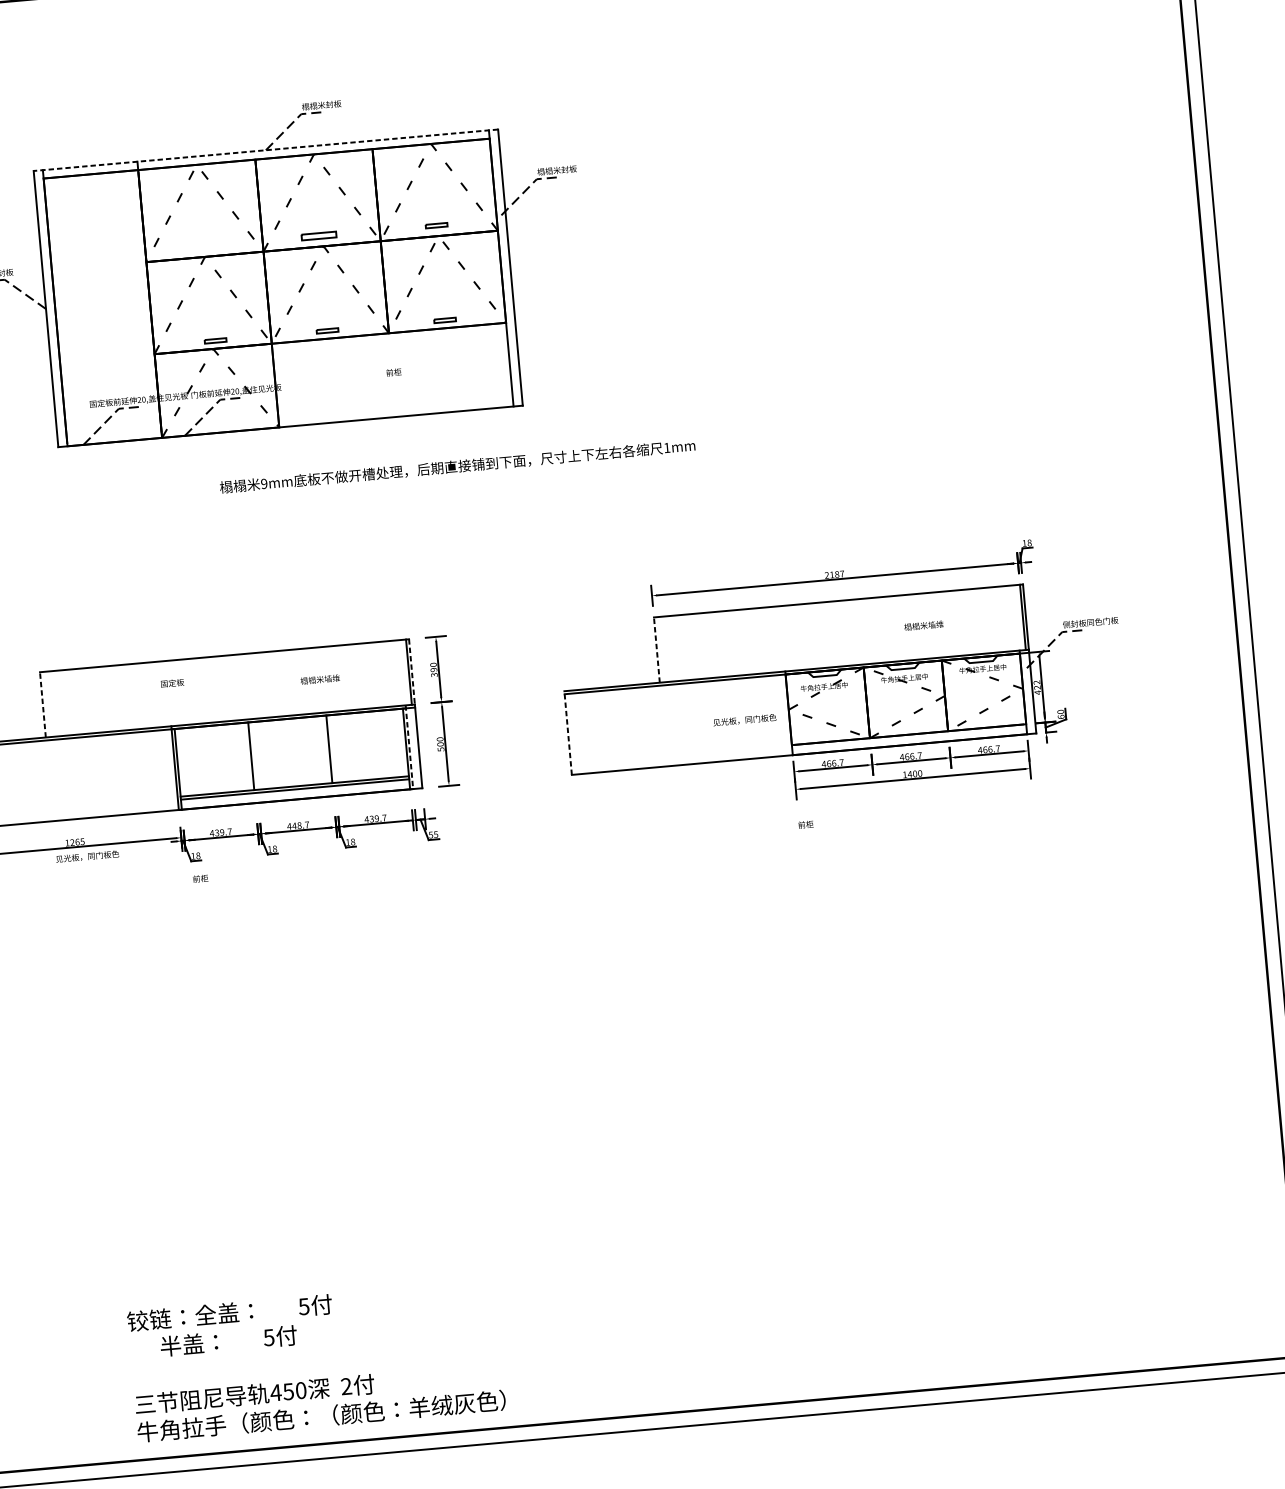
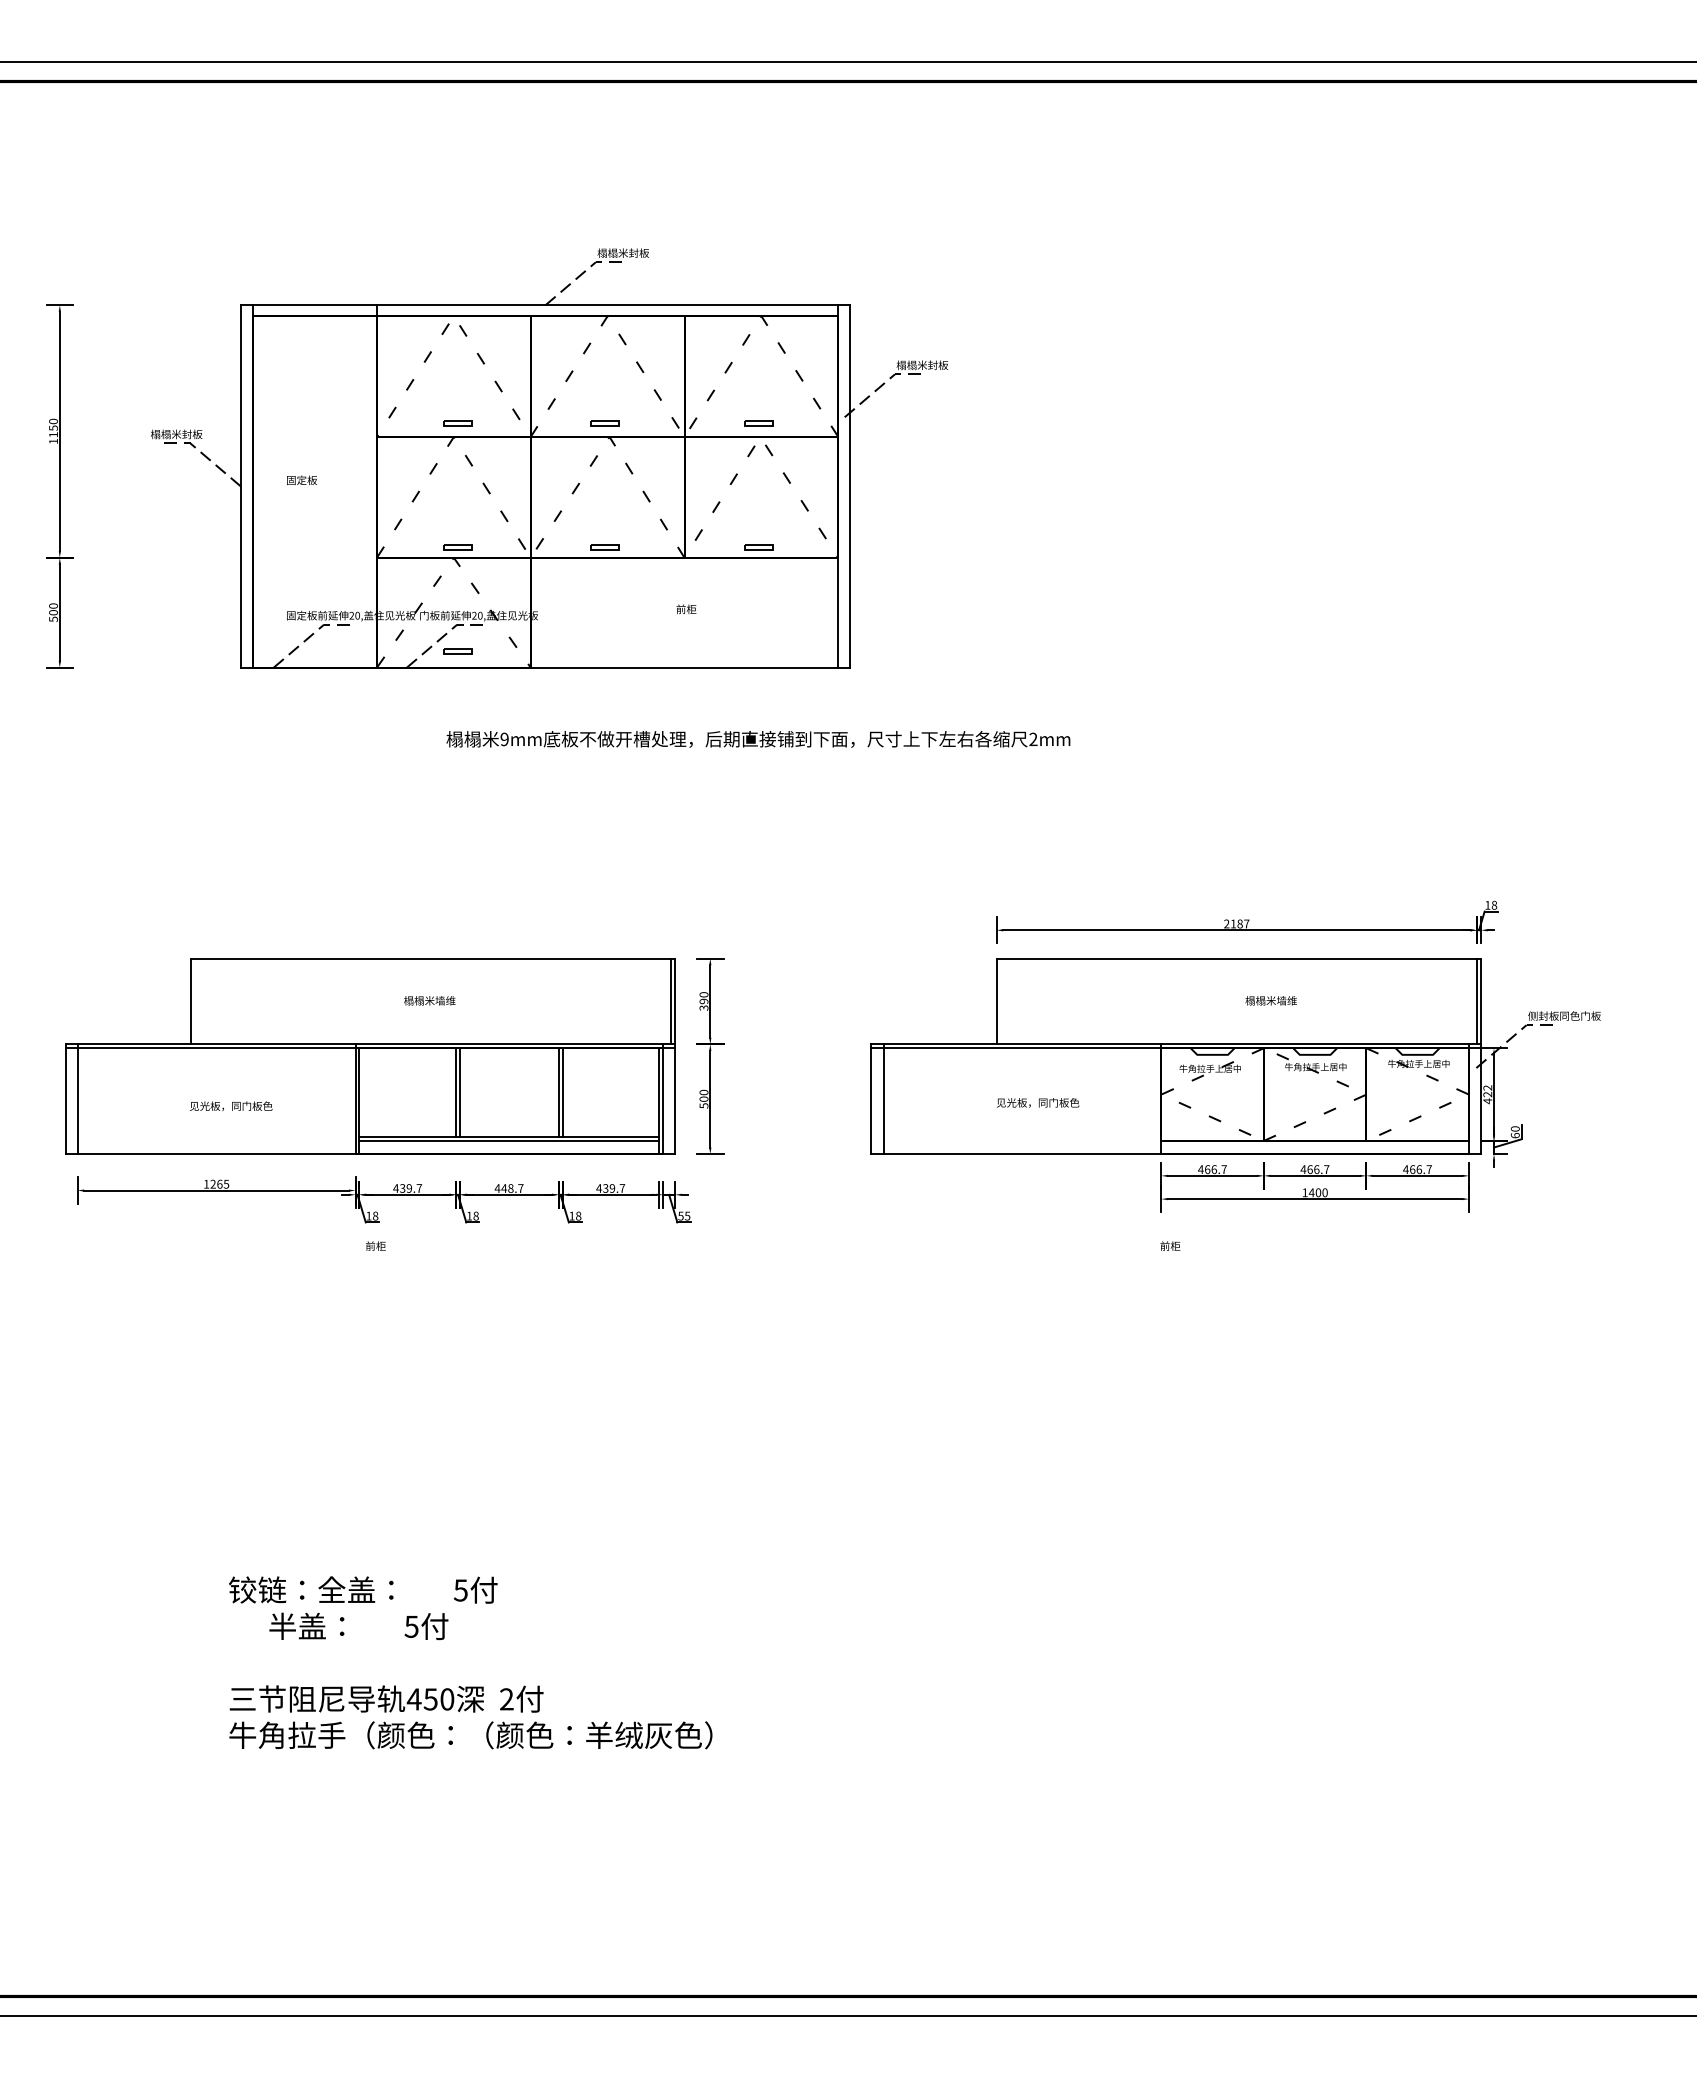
line: (265, 150) -> (545, 305), dashed -> solid
part: (318, 236) -> (604, 423), size x0.62
part: (206, 246) -> (457, 423), added
part: (222, 420) -> (457, 651), added
text: (667, 447) -> (1033, 738), 1mm -> 2mm
text: (923, 625) -> (1270, 1000), moved
line: (656, 650) -> (996, 1001), dashed -> solid
line: (412, 671) -> (675, 1001), dashed -> solid
text: (319, 679) -> (429, 1000), moved
text: (172, 683) -> (301, 480), moved
line: (42, 704) -> (190, 1001), dashed -> solid
text: (744, 719) -> (1037, 1102), moved
line: (577, 732) -> (883, 1099), added
line: (568, 733) -> (871, 1099), dashed -> solid
line: (409, 747) -> (663, 1099), dashed -> solid
line: (332, 748) -> (562, 1092), added
line: (254, 755) -> (460, 1092), added
text: (87, 856) -> (231, 1106), moved
text: (316, 1360) -> (470, 1662), moved

